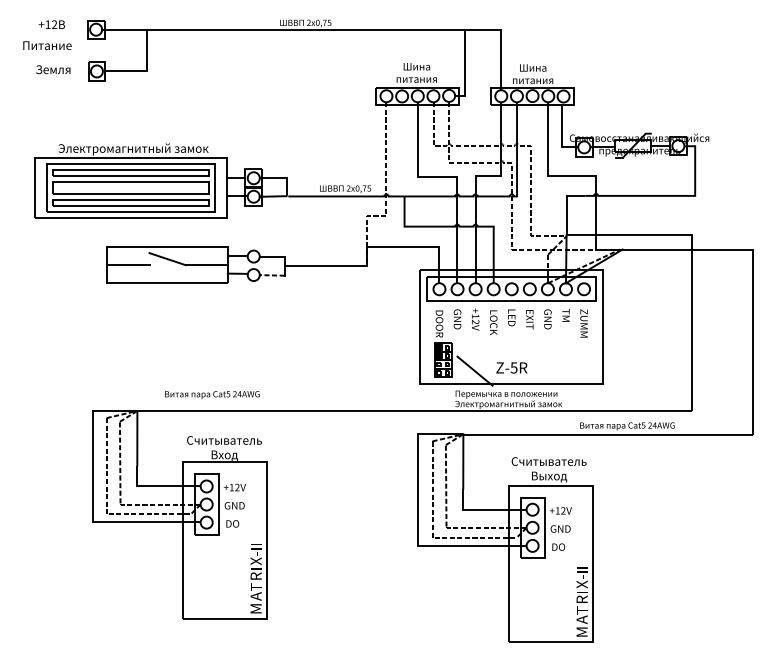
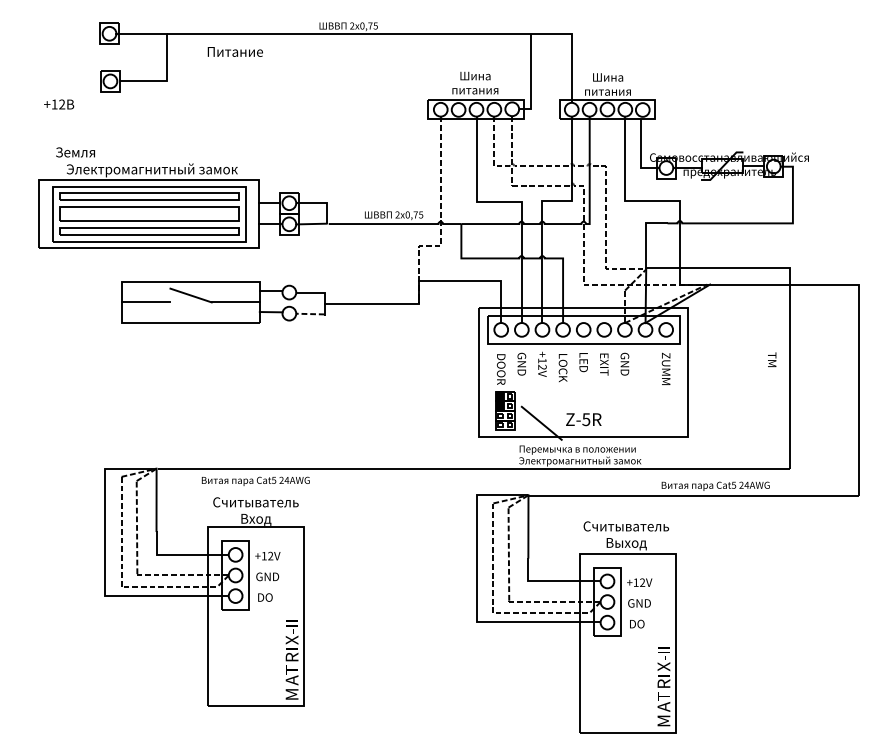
text: (51, 24) -> (58, 104), moved
text: (47, 45) -> (235, 51), moved
text: (53, 69) -> (75, 152), moved
text: (565, 315) -> (771, 359), moved
text: (212, 394) -> (255, 480), moved

